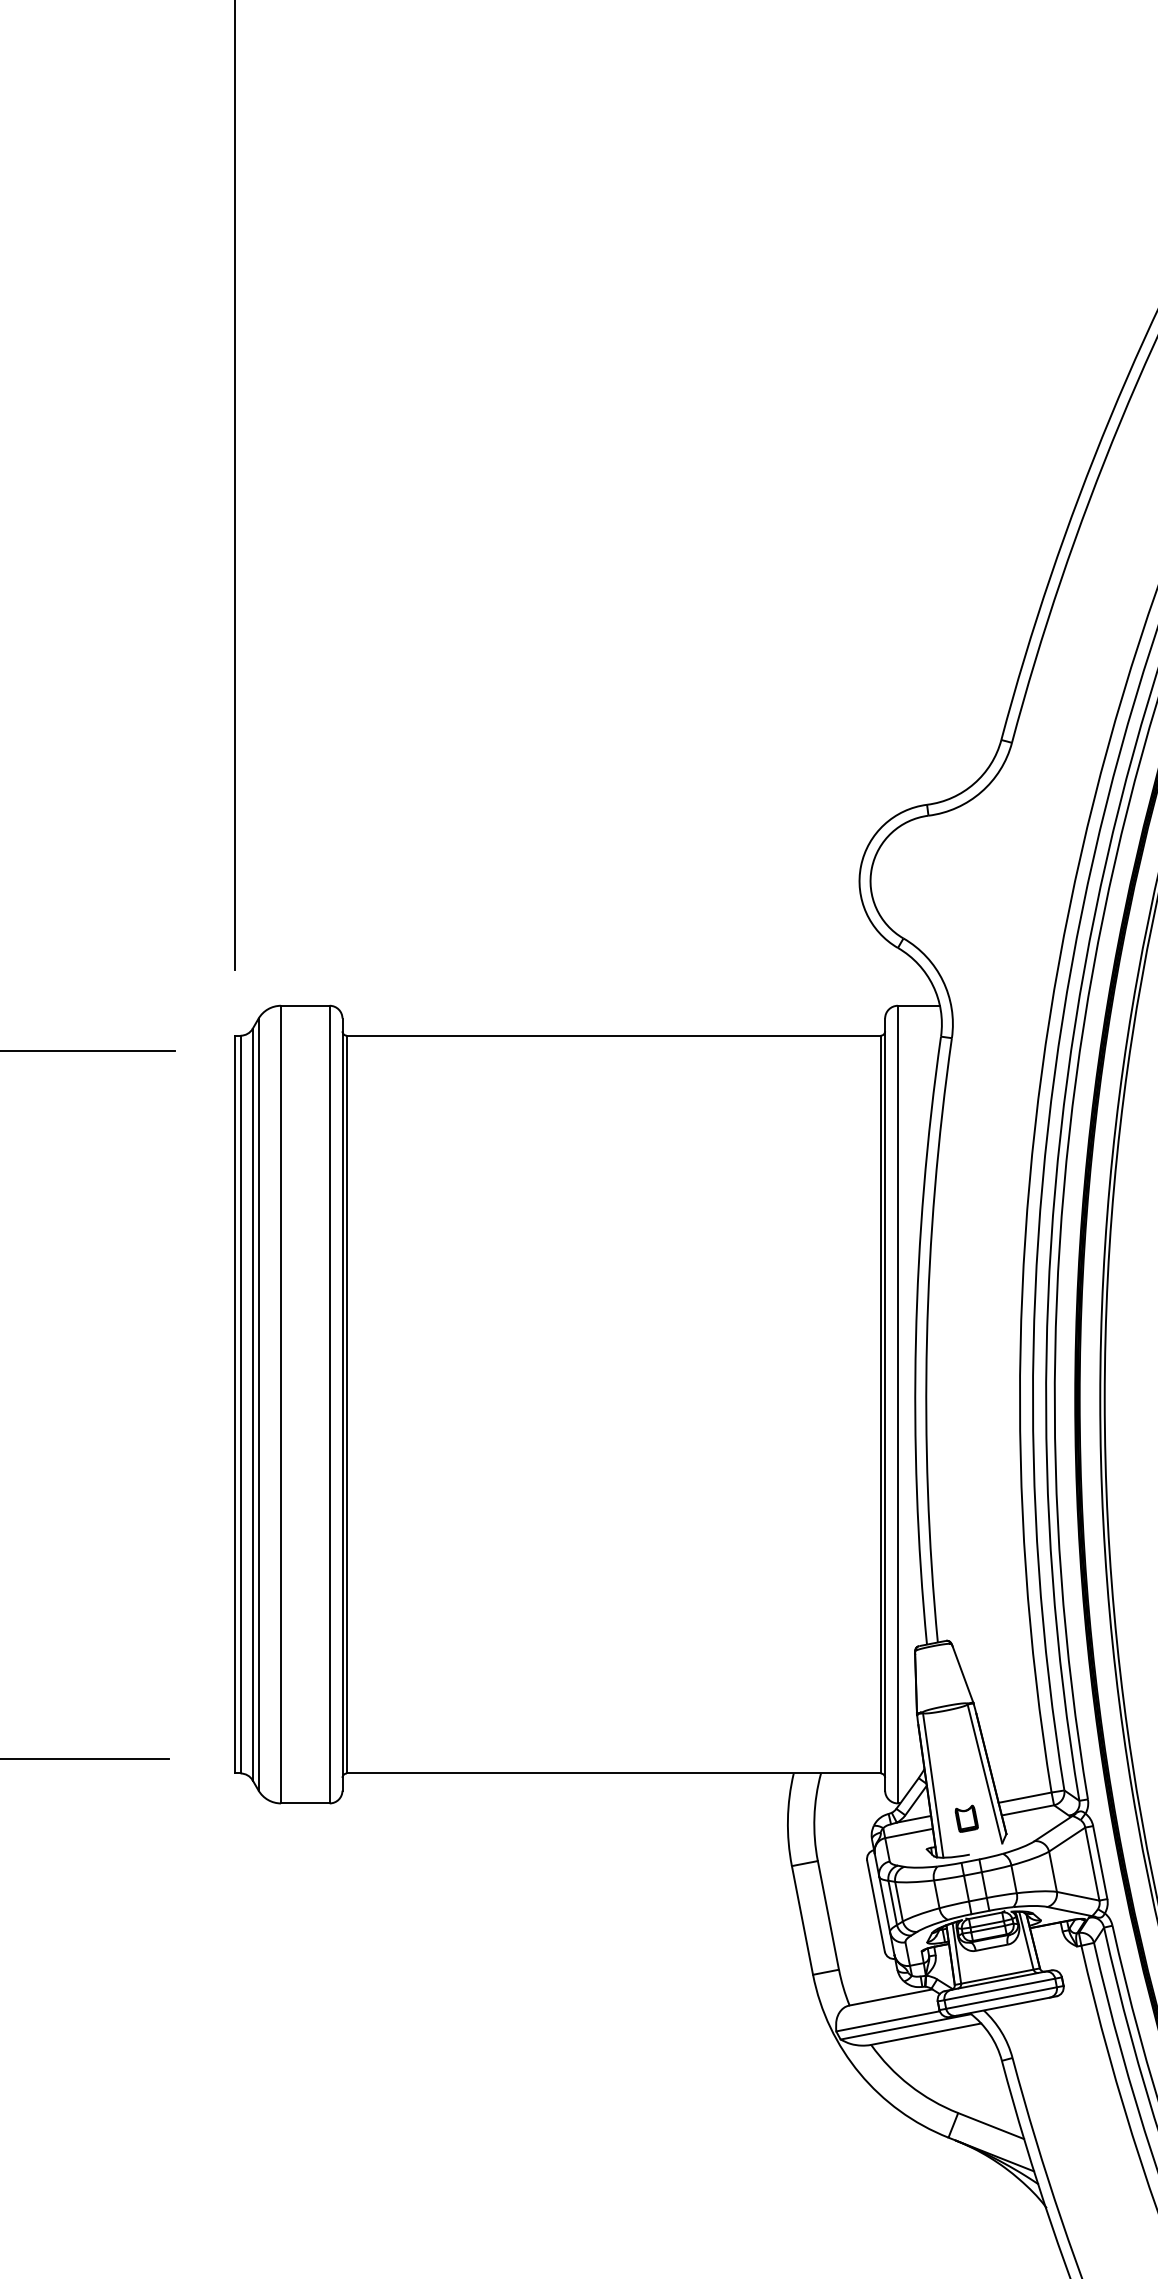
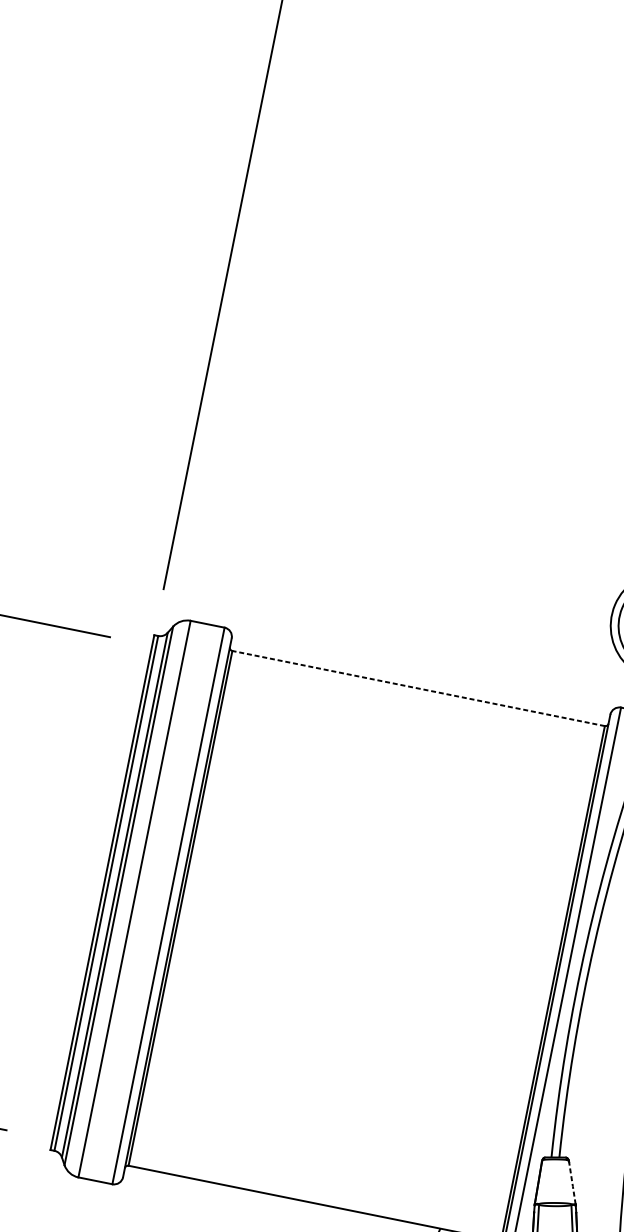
line: (613, 1035) -> (418, 688), solid -> dashed
line: (963, 1675) -> (572, 1184), solid -> dashed

